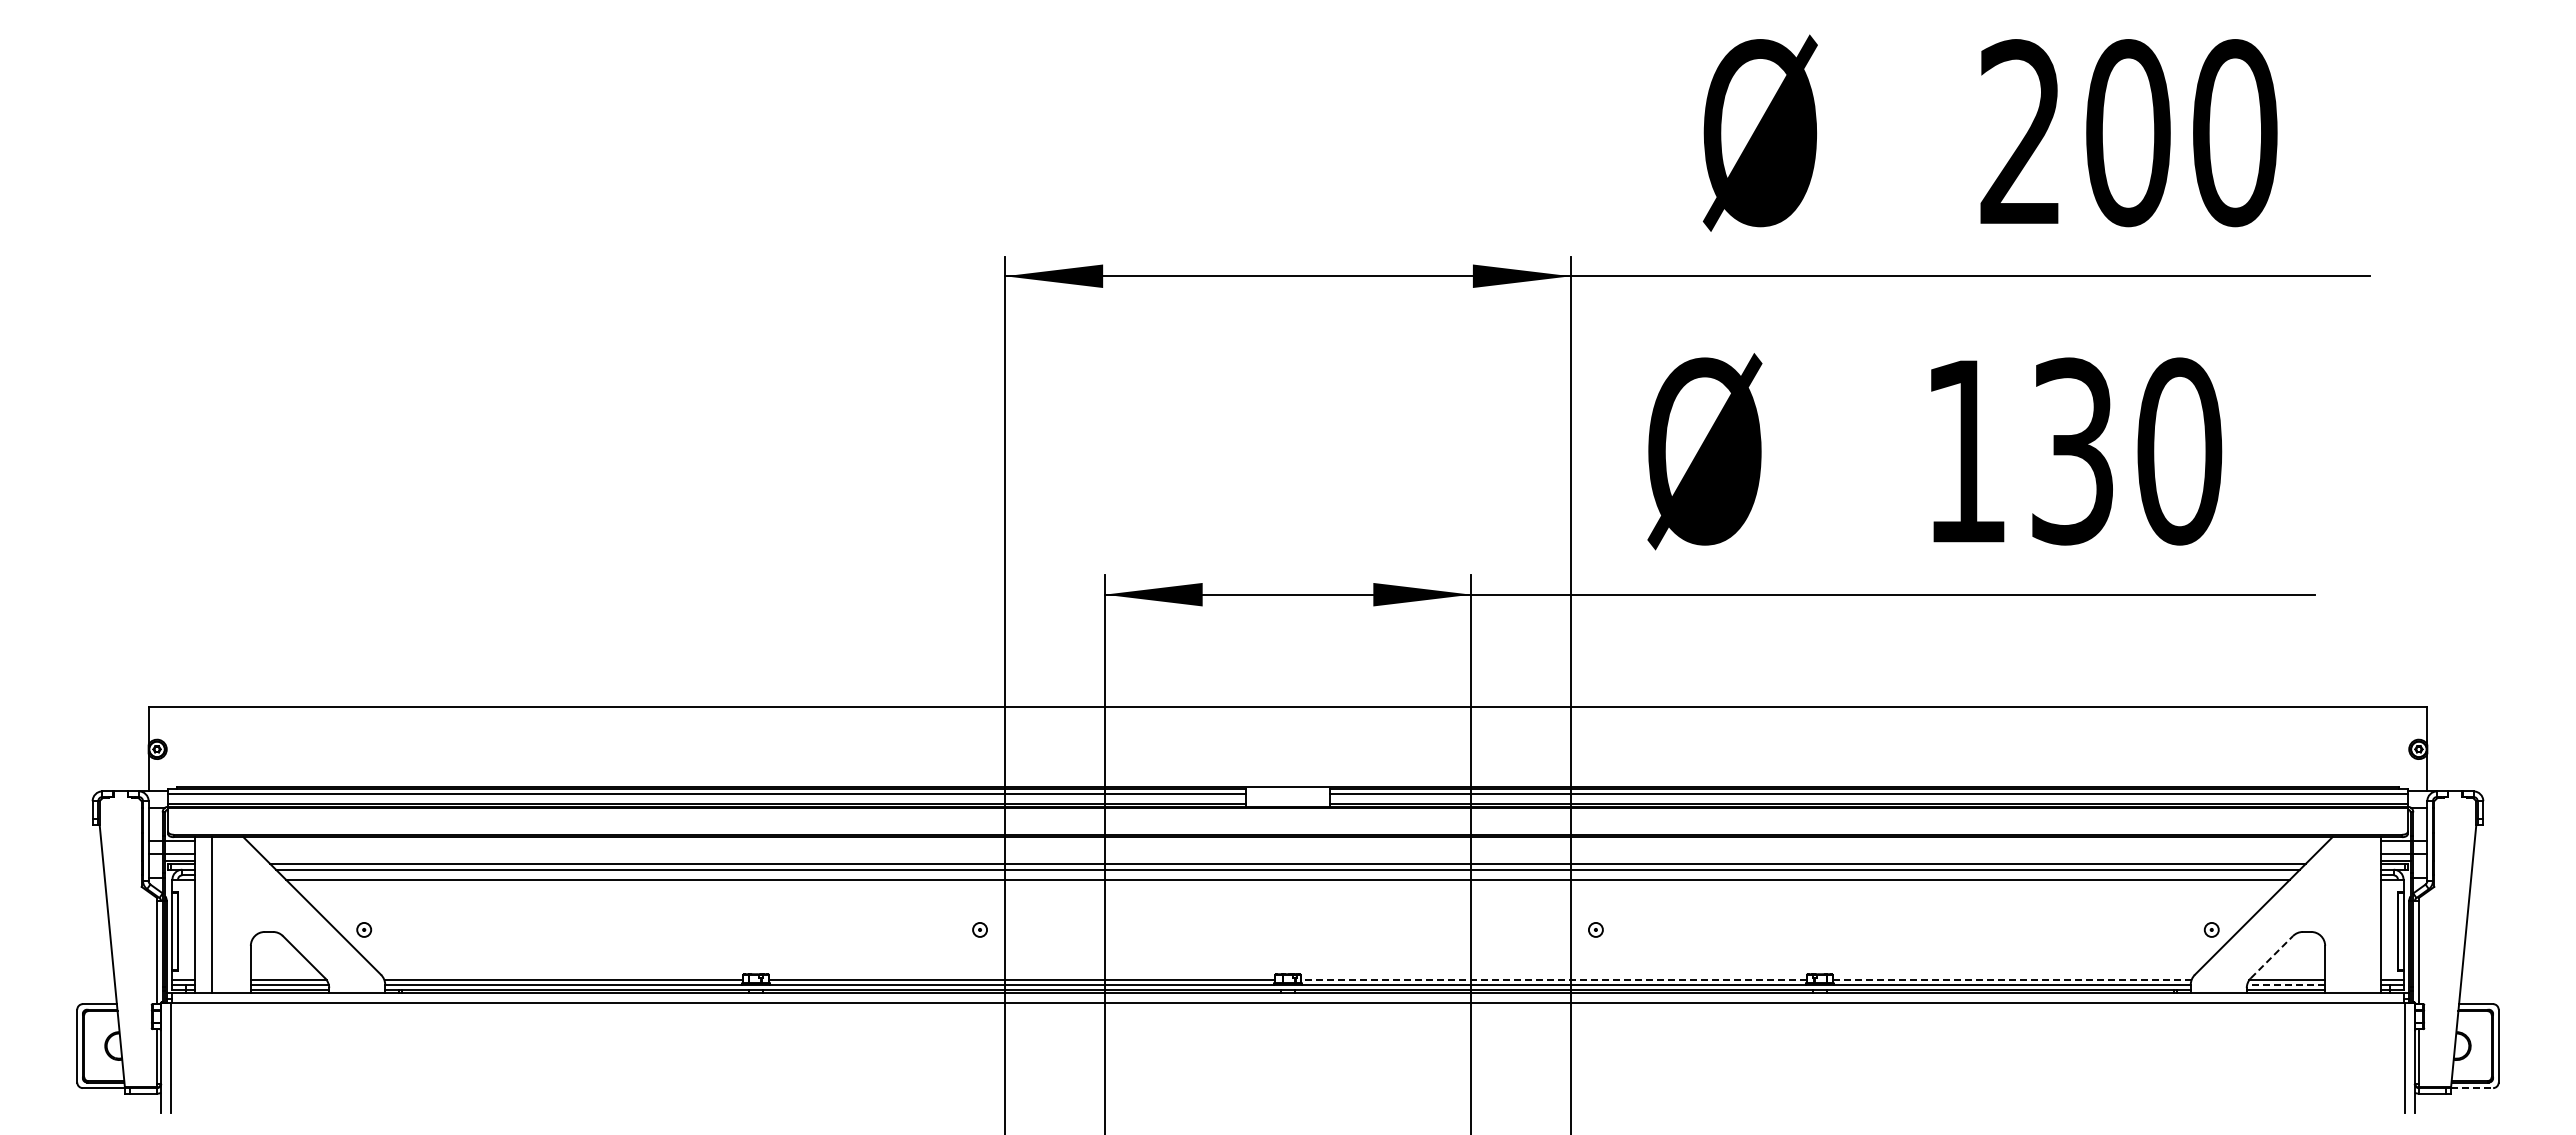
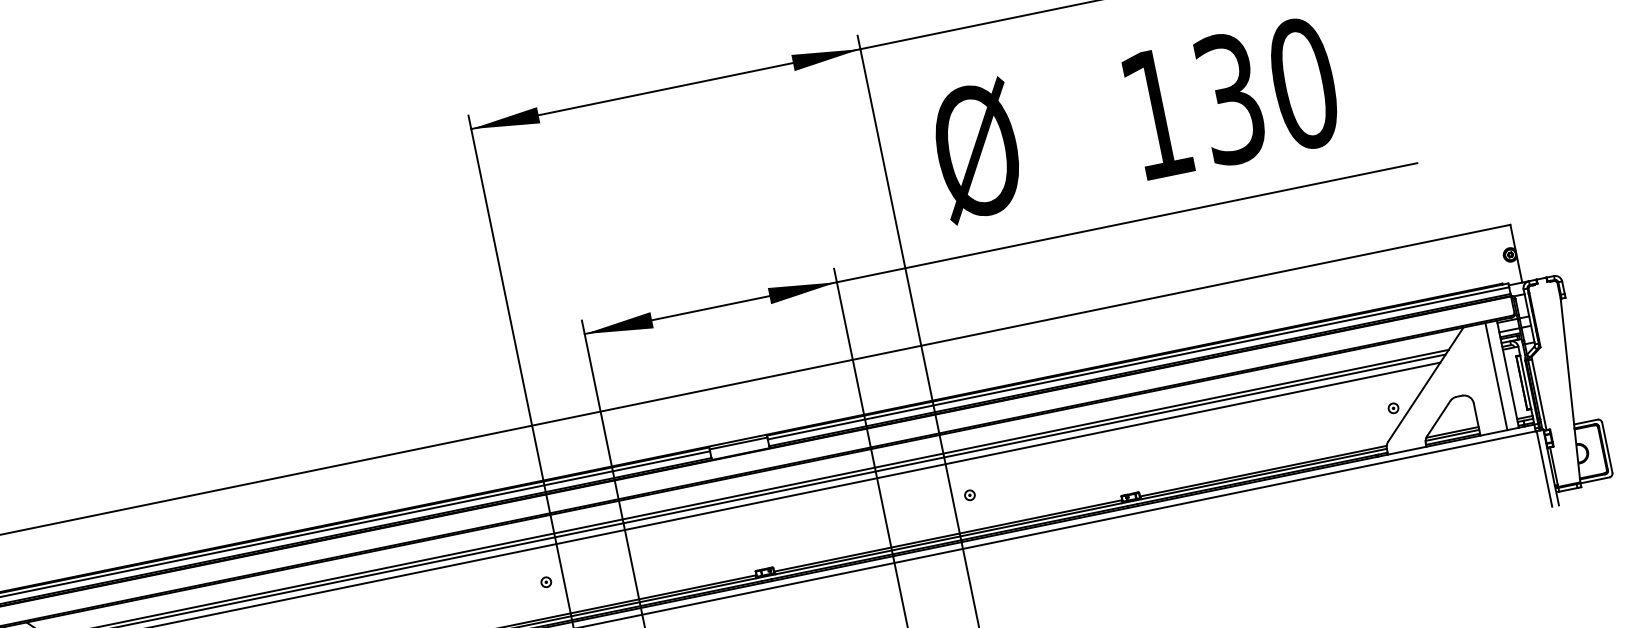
line: (1287, 791) -> (738, 443), added
line: (2364, 914) -> (1496, 376), added
line: (2271, 957) -> (1438, 418), dashed -> solid
line: (1553, 980) -> (947, 536), dashed -> solid
line: (2011, 980) -> (1262, 471), dashed -> solid
line: (2286, 984) -> (1452, 435), dashed -> solid
line: (2472, 1088) -> (1595, 480), dashed -> solid

